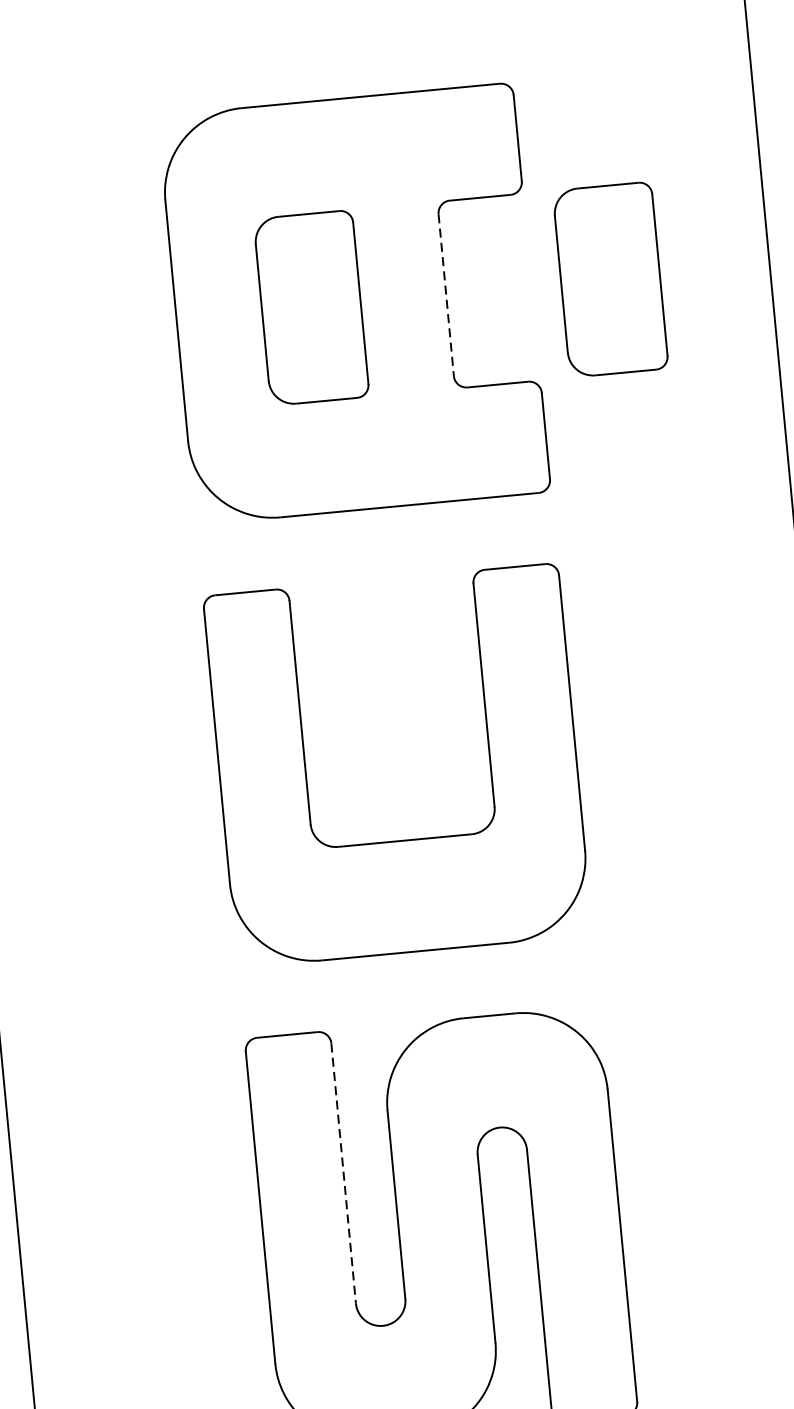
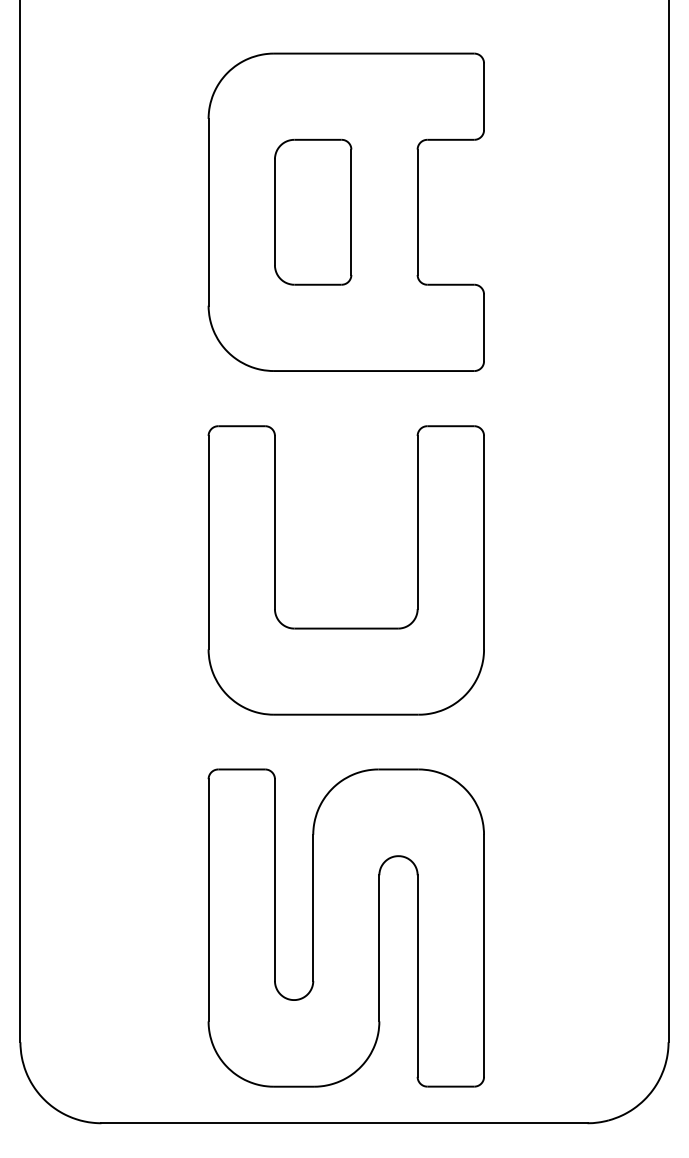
part: (610, 278) -> (545, 211), removed
line: (446, 295) -> (417, 212), dashed -> solid
line: (343, 1174) -> (274, 880), dashed -> solid

